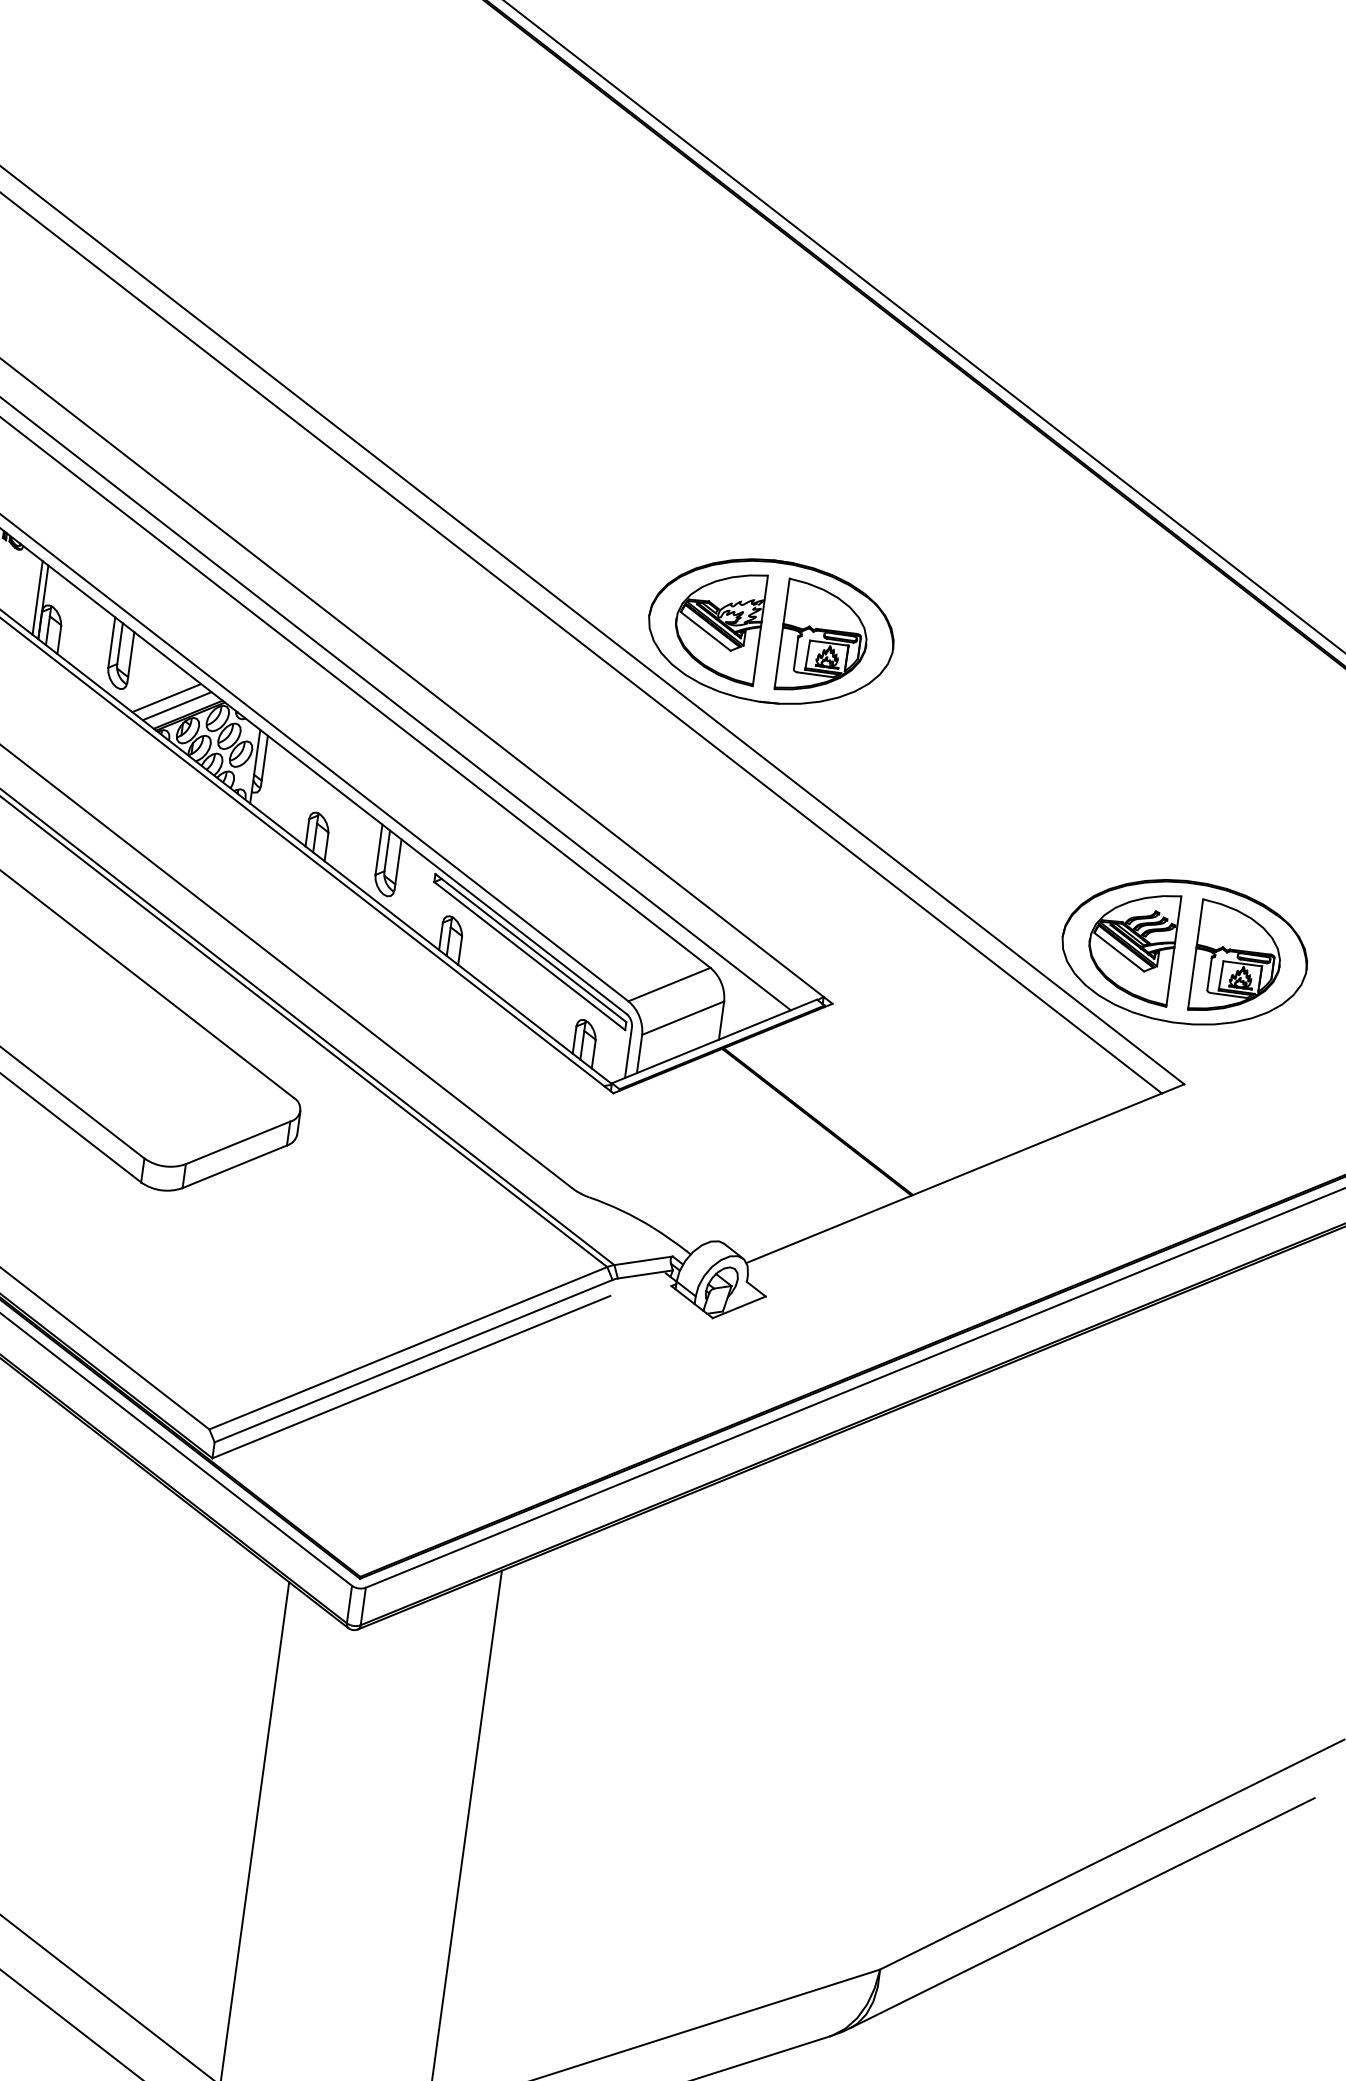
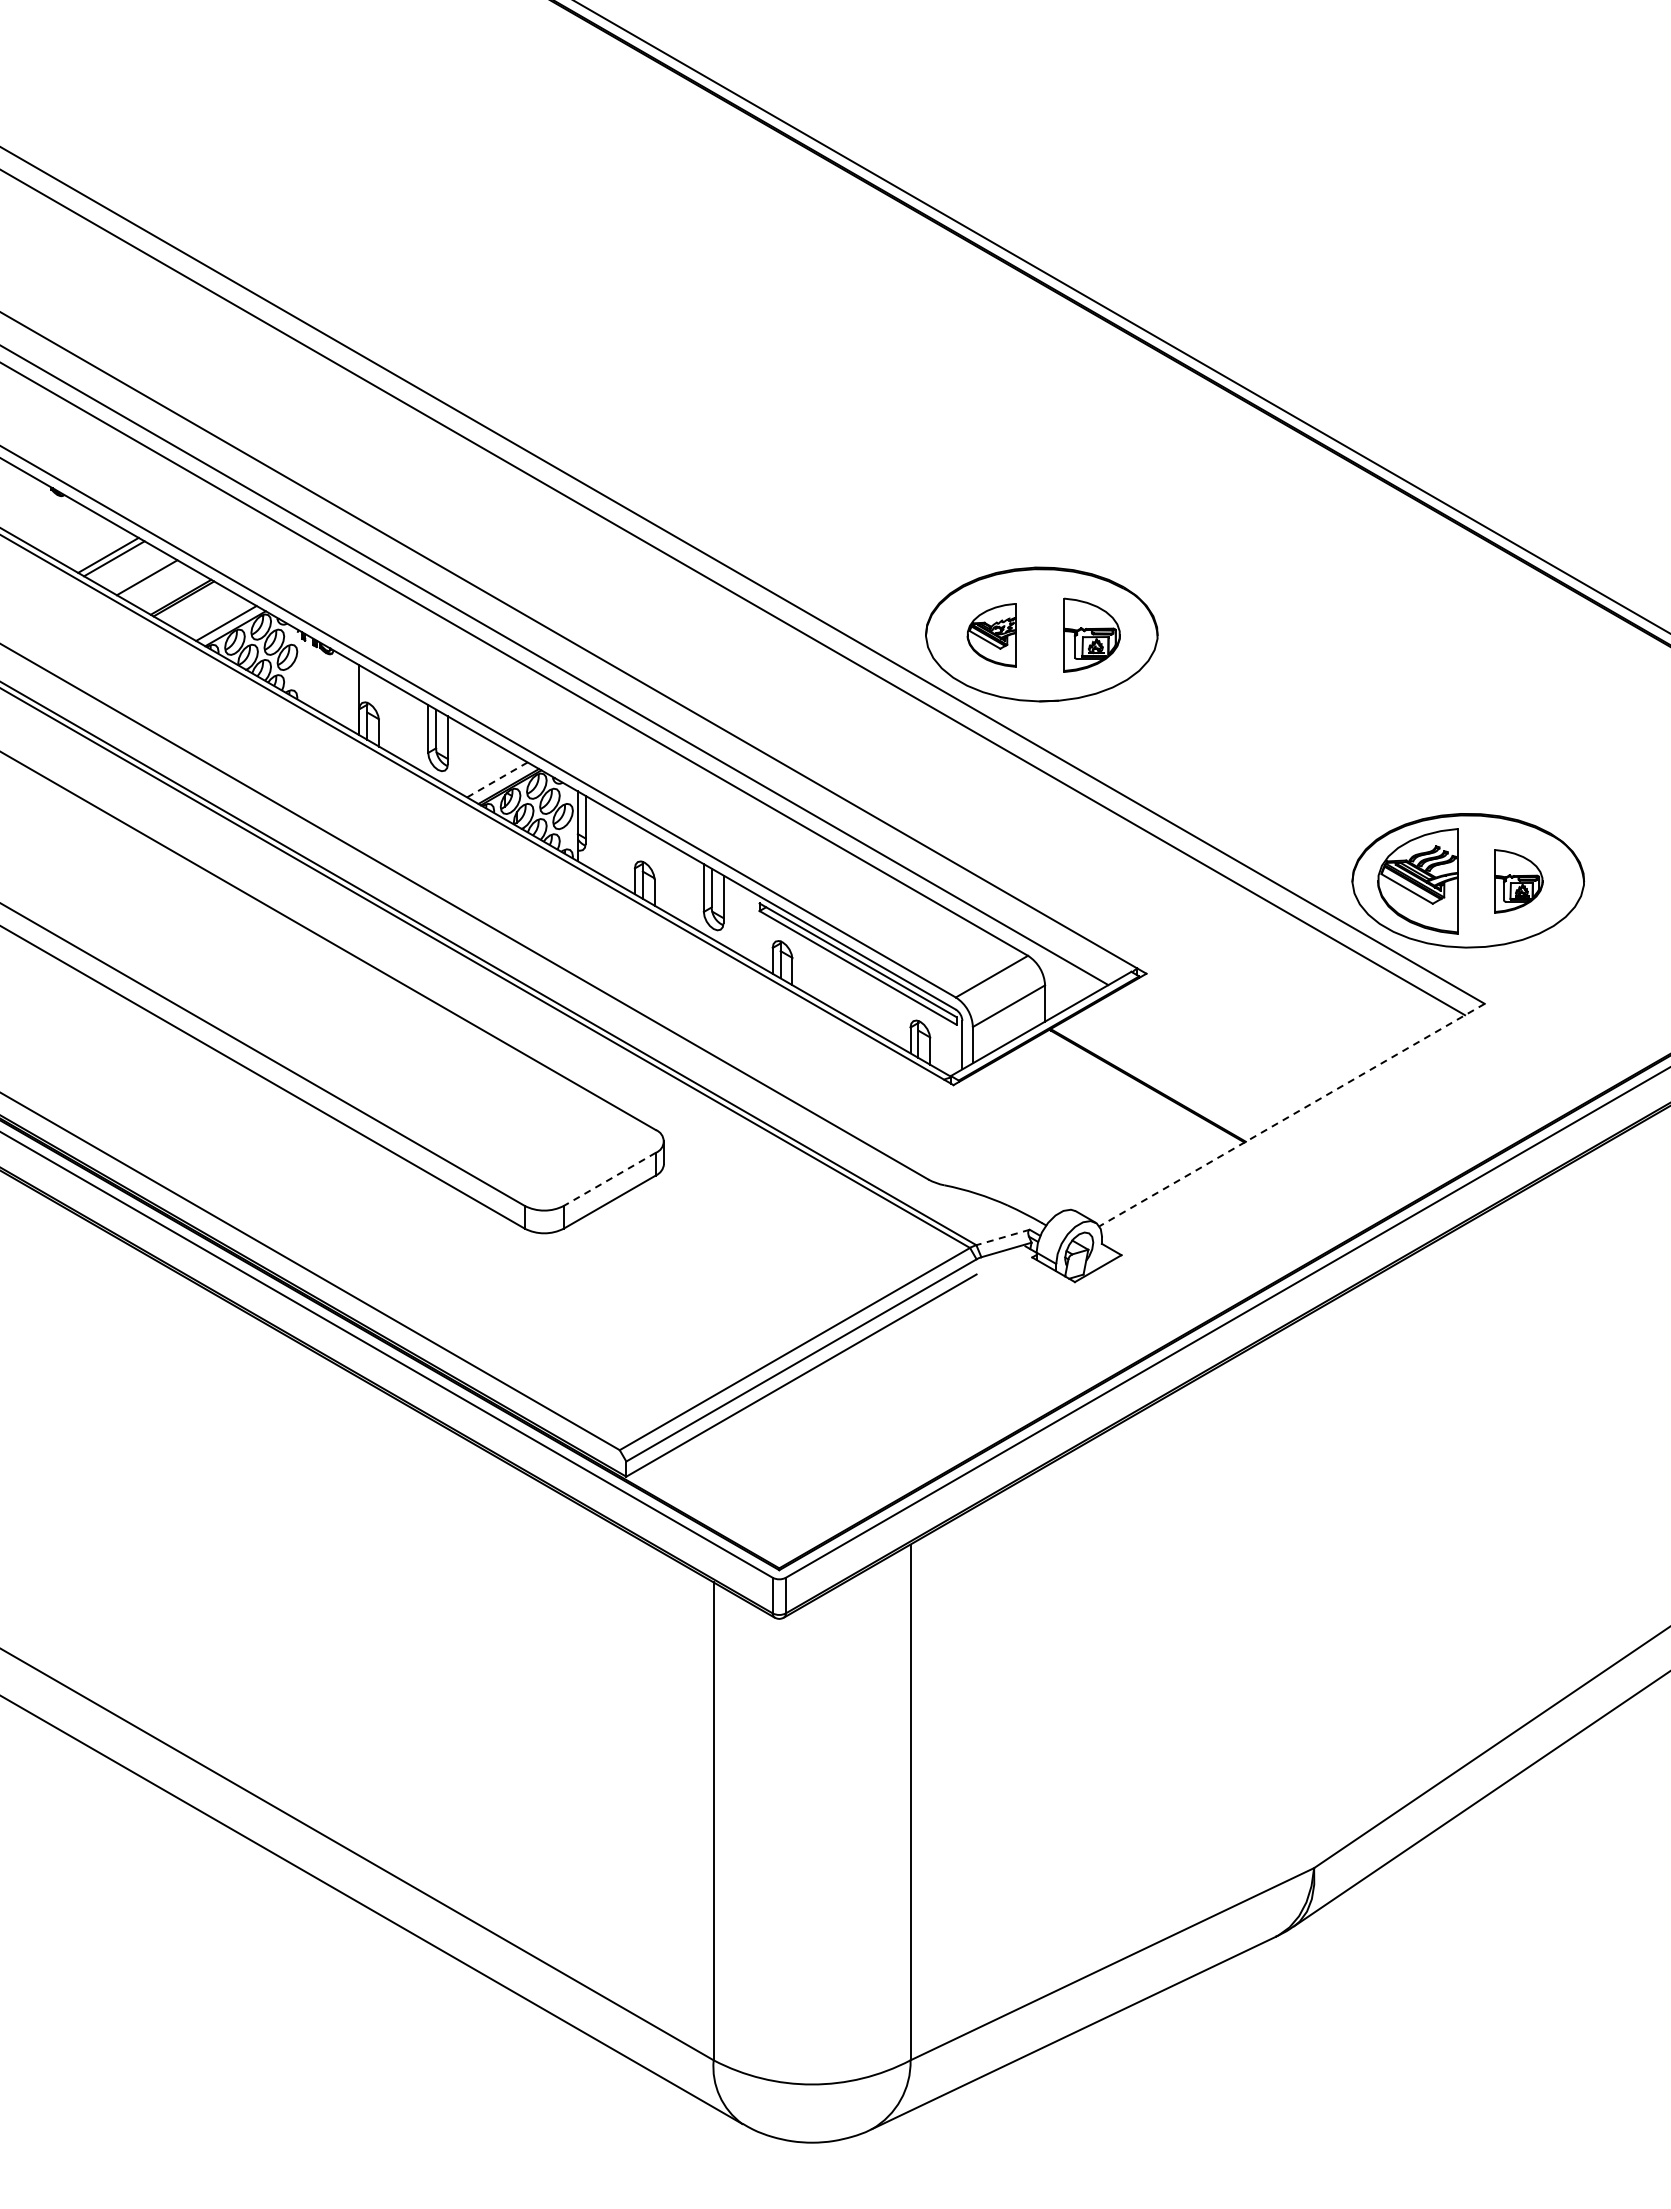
line: (37, 597) -> (353, 696), removed
part: (718, 625) -> (991, 635), size x0.6
part: (823, 639) -> (1091, 635), size x0.7
line: (166, 697) -> (486, 773), removed
line: (177, 705) -> (497, 779), solid -> dashed
part: (1237, 960) -> (1518, 881), size x0.6
line: (237, 1143) -> (609, 1179), solid -> dashed
line: (965, 1174) -> (1292, 1115), solid -> dashed
line: (644, 1260) -> (1003, 1237), solid -> dashed

